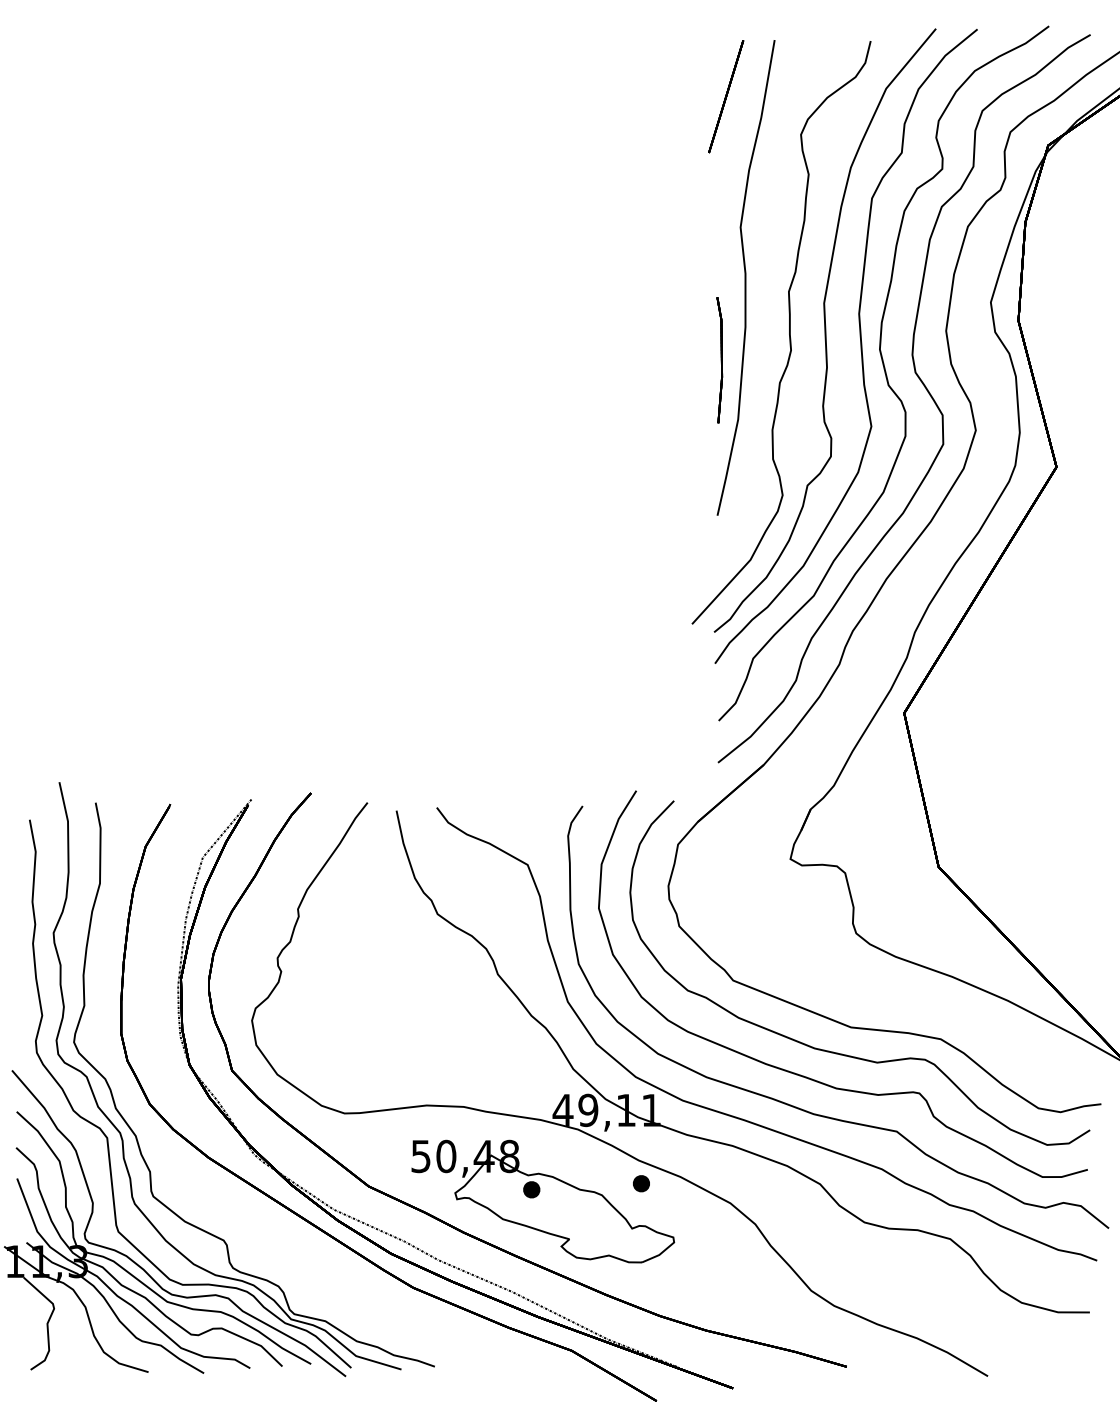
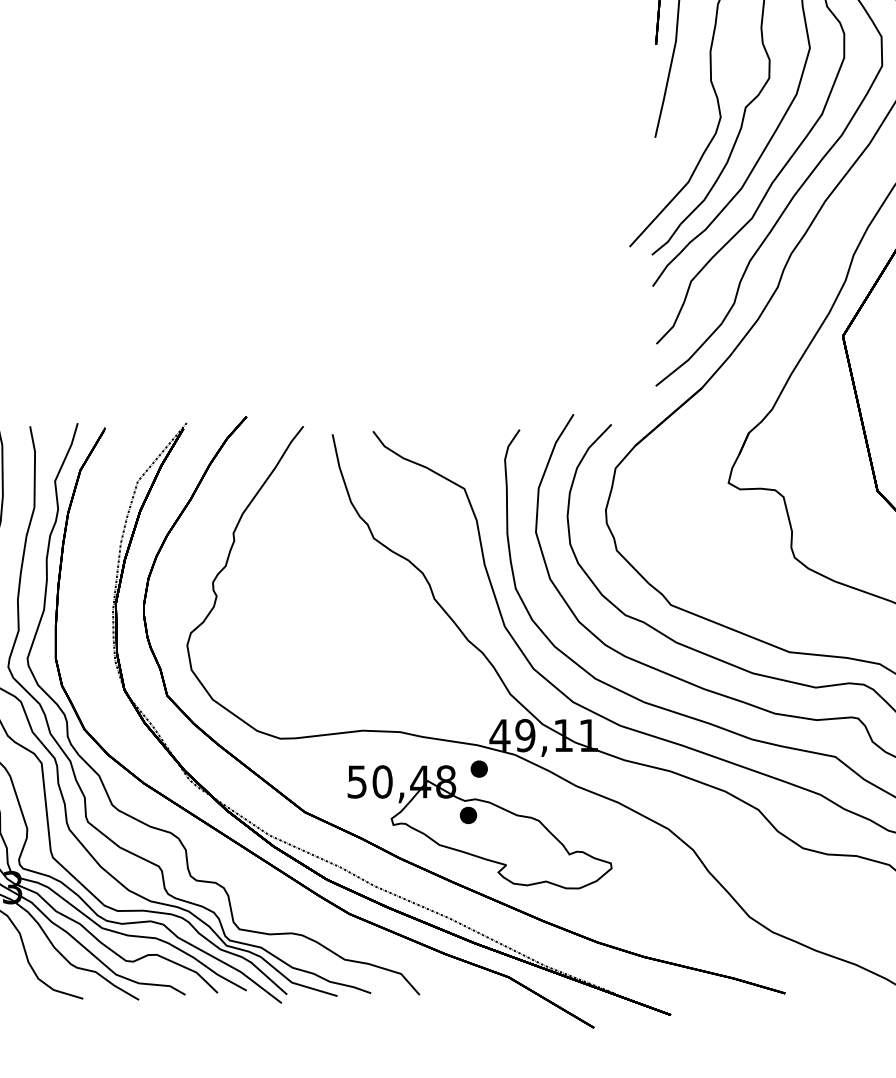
part: (641, 1183) -> (479, 768), moved
curve: (234, 1205) -> (169, 831), added

